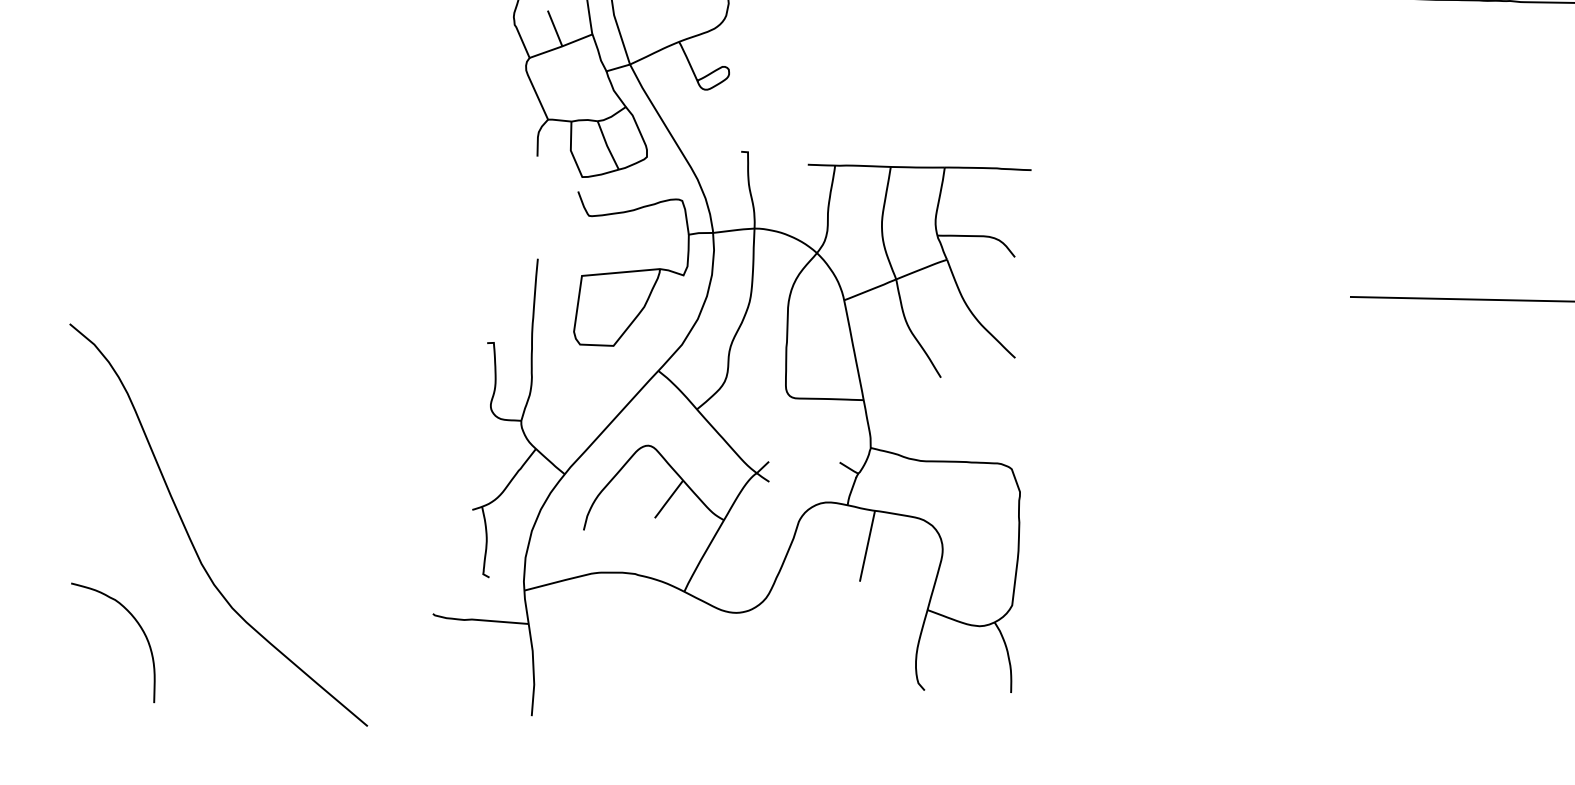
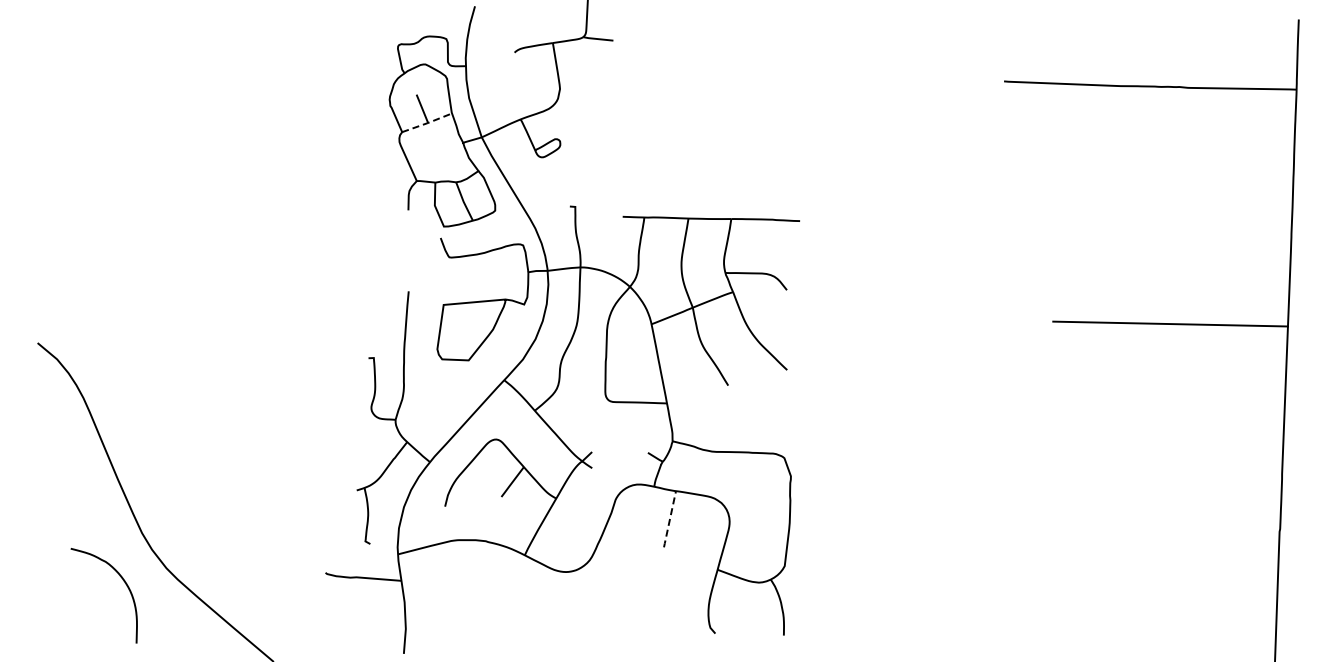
line: (561, 47) -> (427, 123), solid -> dashed
line: (866, 546) -> (669, 519), solid -> dashed
curve: (137, 624) -> (123, 581), moved

